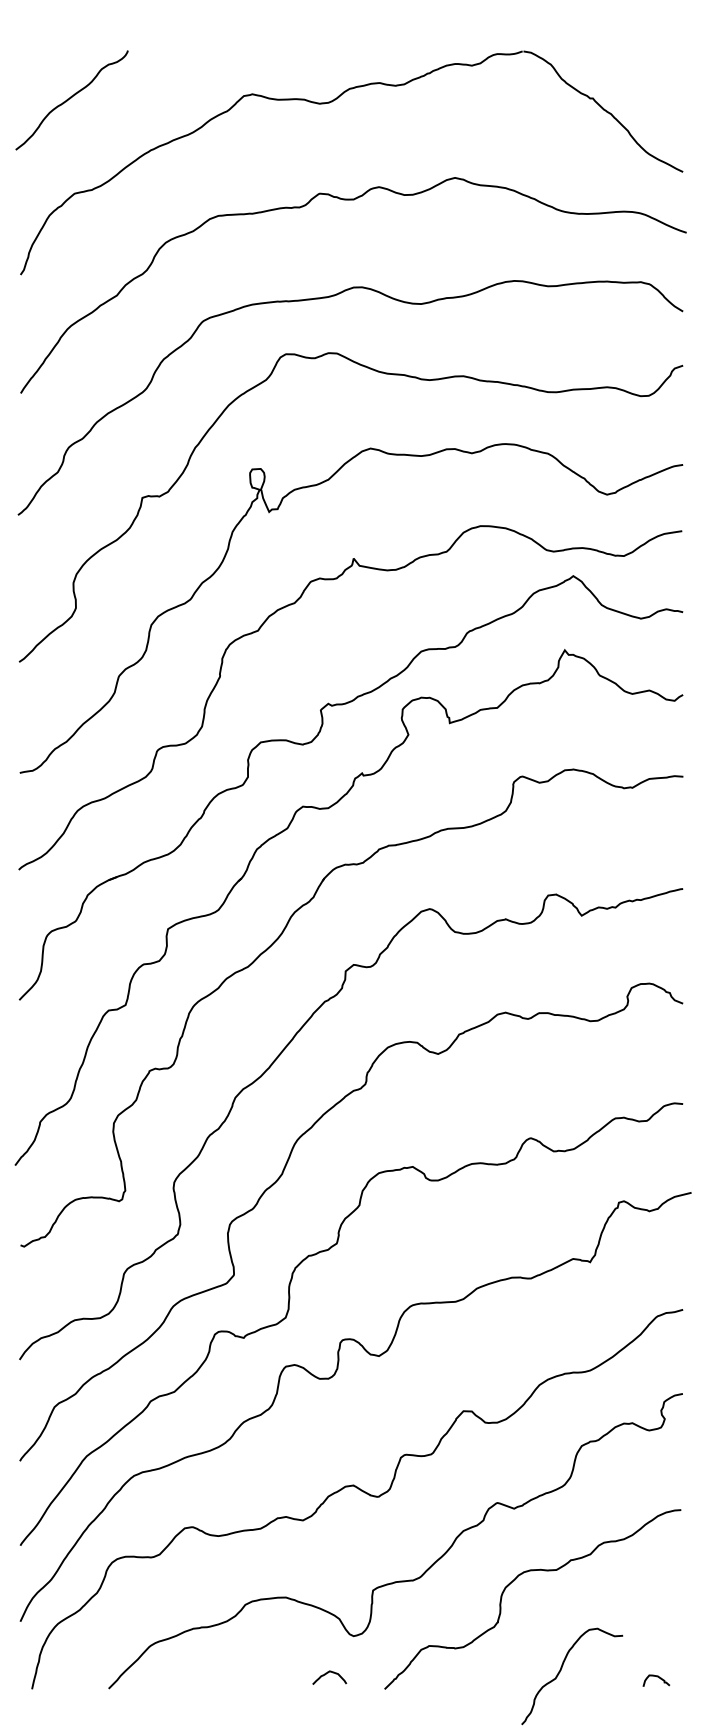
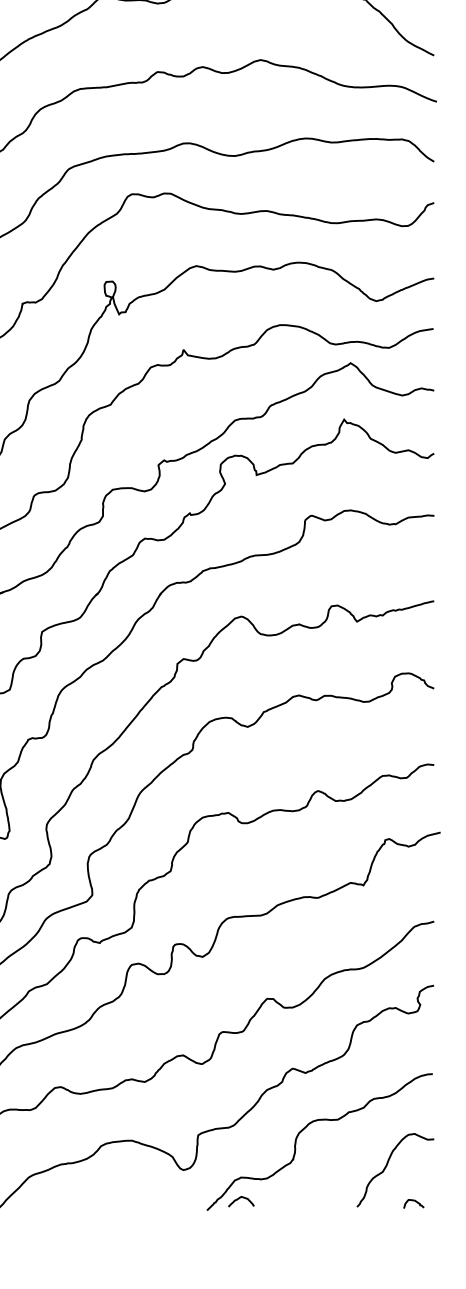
curve: (561, 1670) -> (387, 1165), moved
curve: (328, 1673) -> (240, 1198), moved

